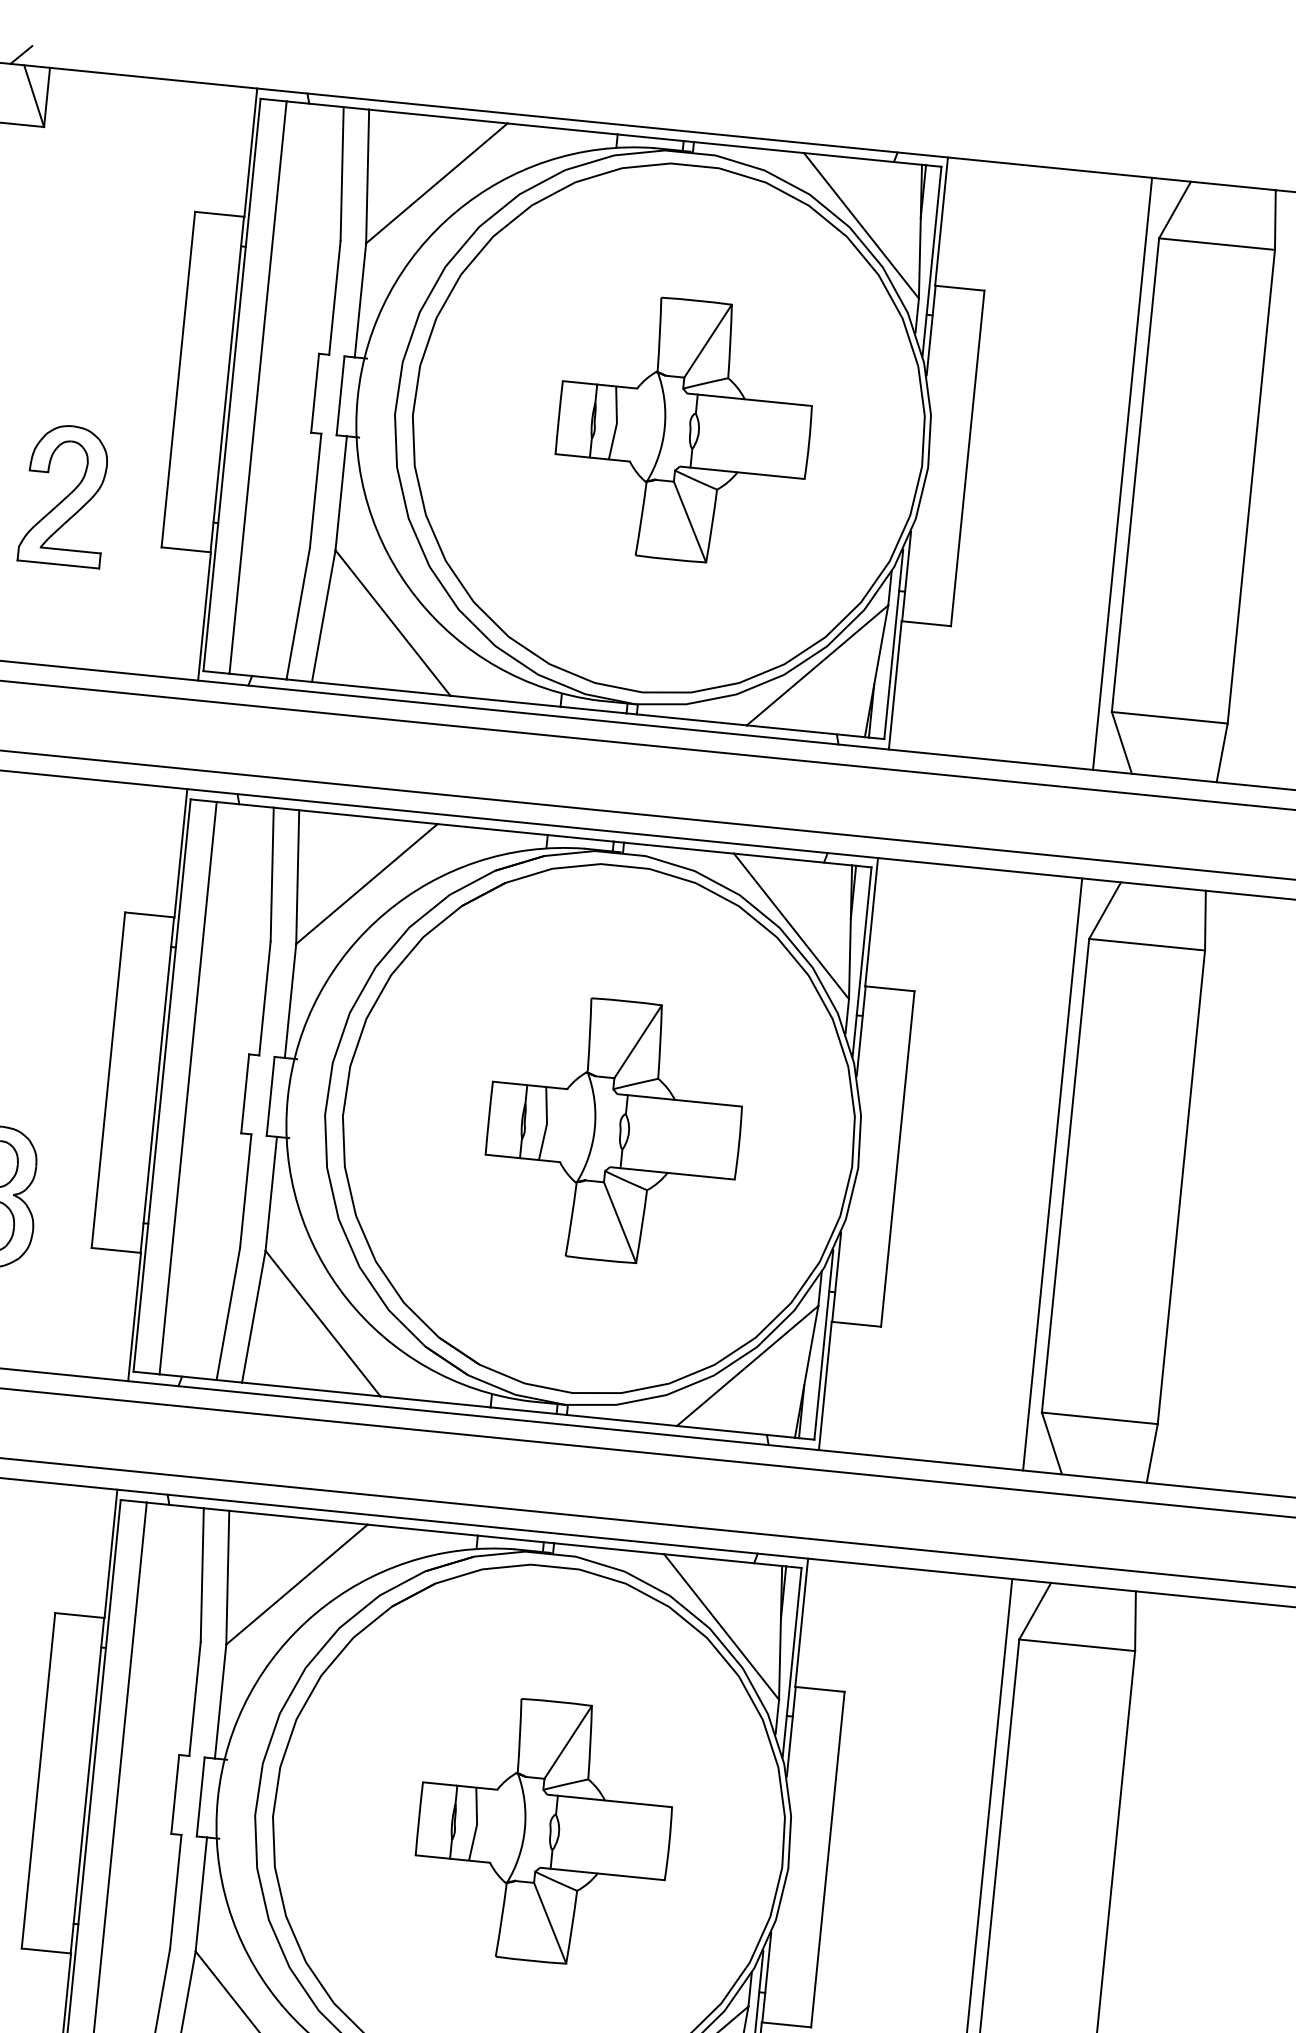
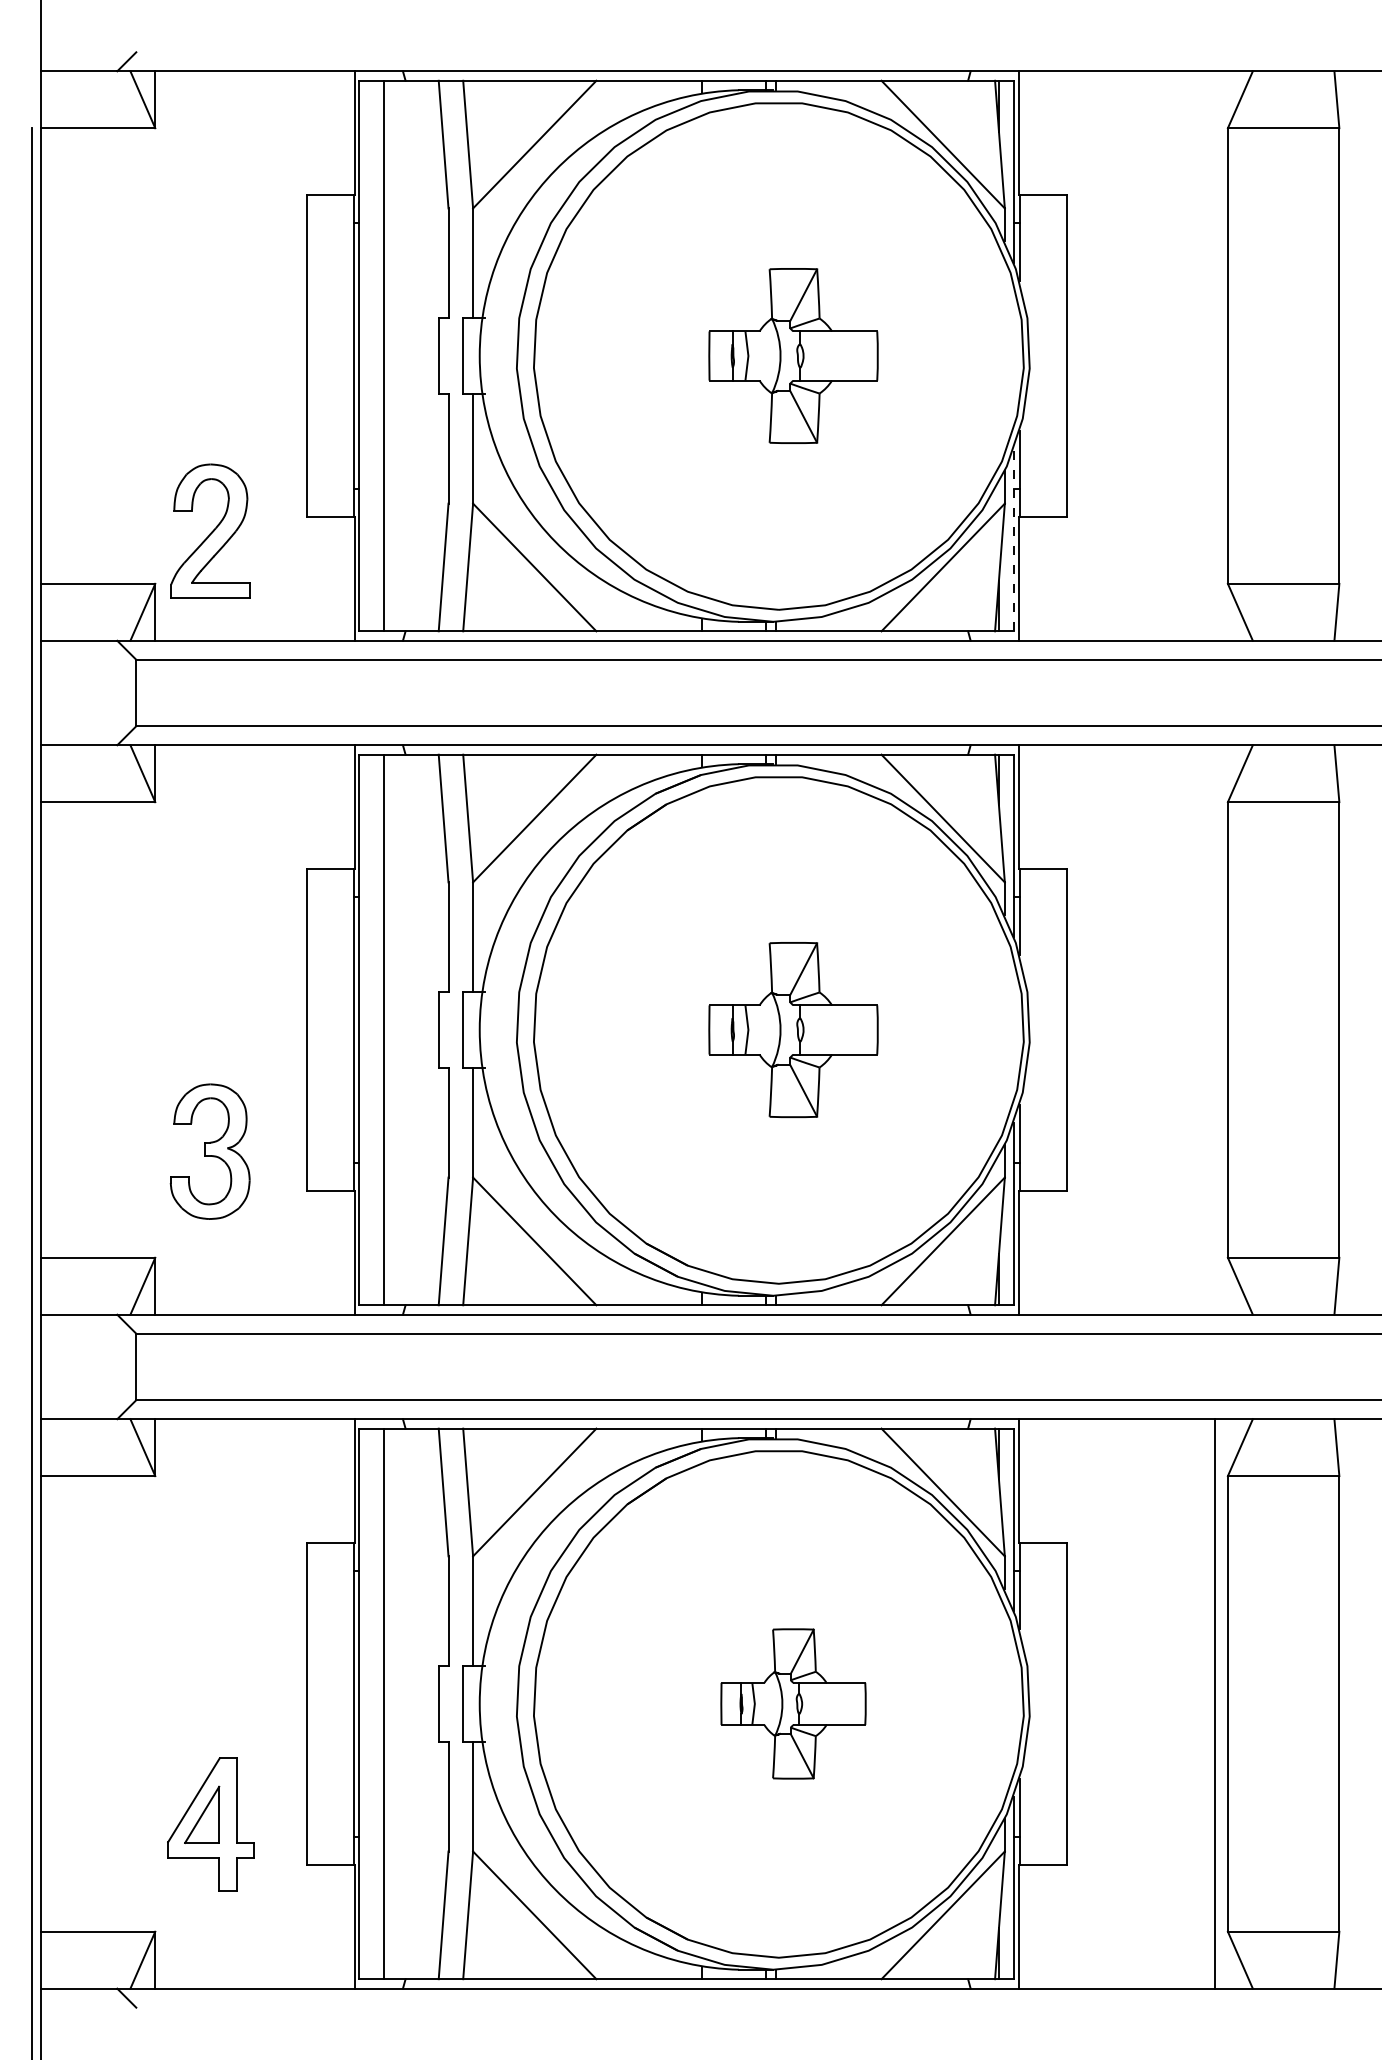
part: (683, 429) -> (793, 355), size x0.7
line: (1122, 473) -> (1215, 355), removed
part: (65, 494) -> (210, 530), moved
line: (893, 643) -> (1013, 539), solid -> dashed
part: (614, 1130) -> (793, 1029), size x0.7
line: (1052, 1173) -> (1215, 1029), removed
part: (544, 1830) -> (793, 1703), size x0.6

